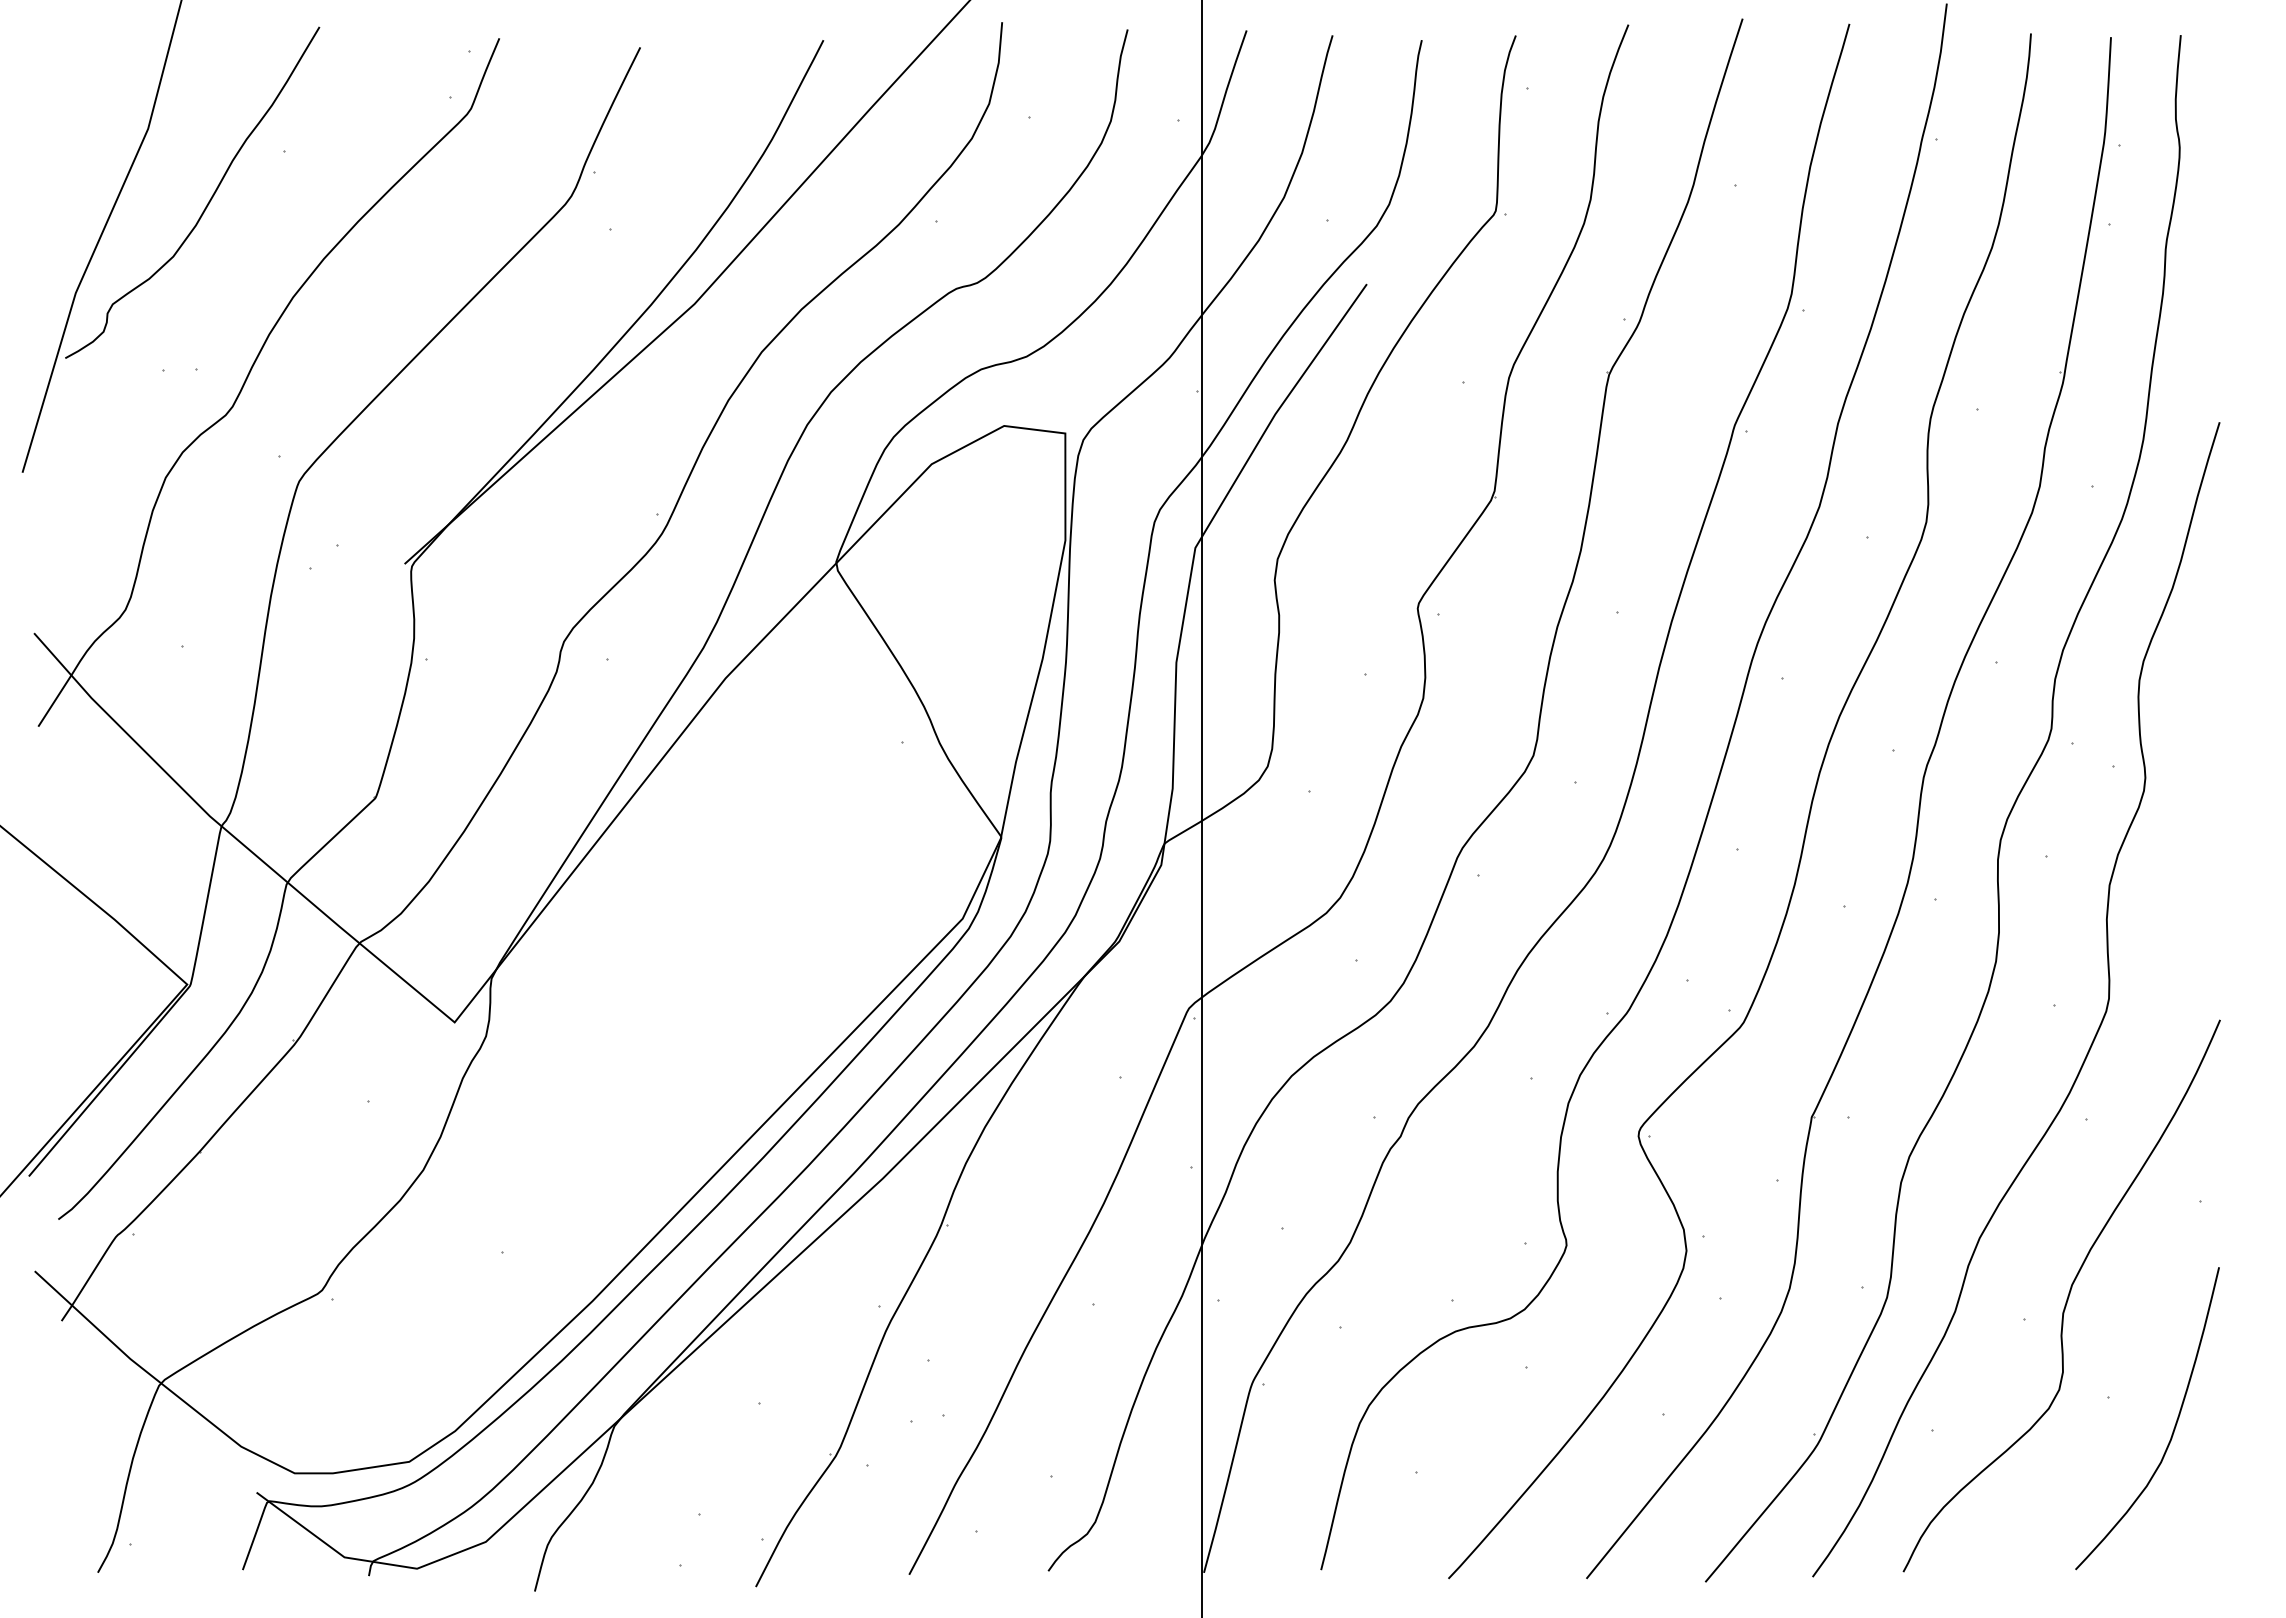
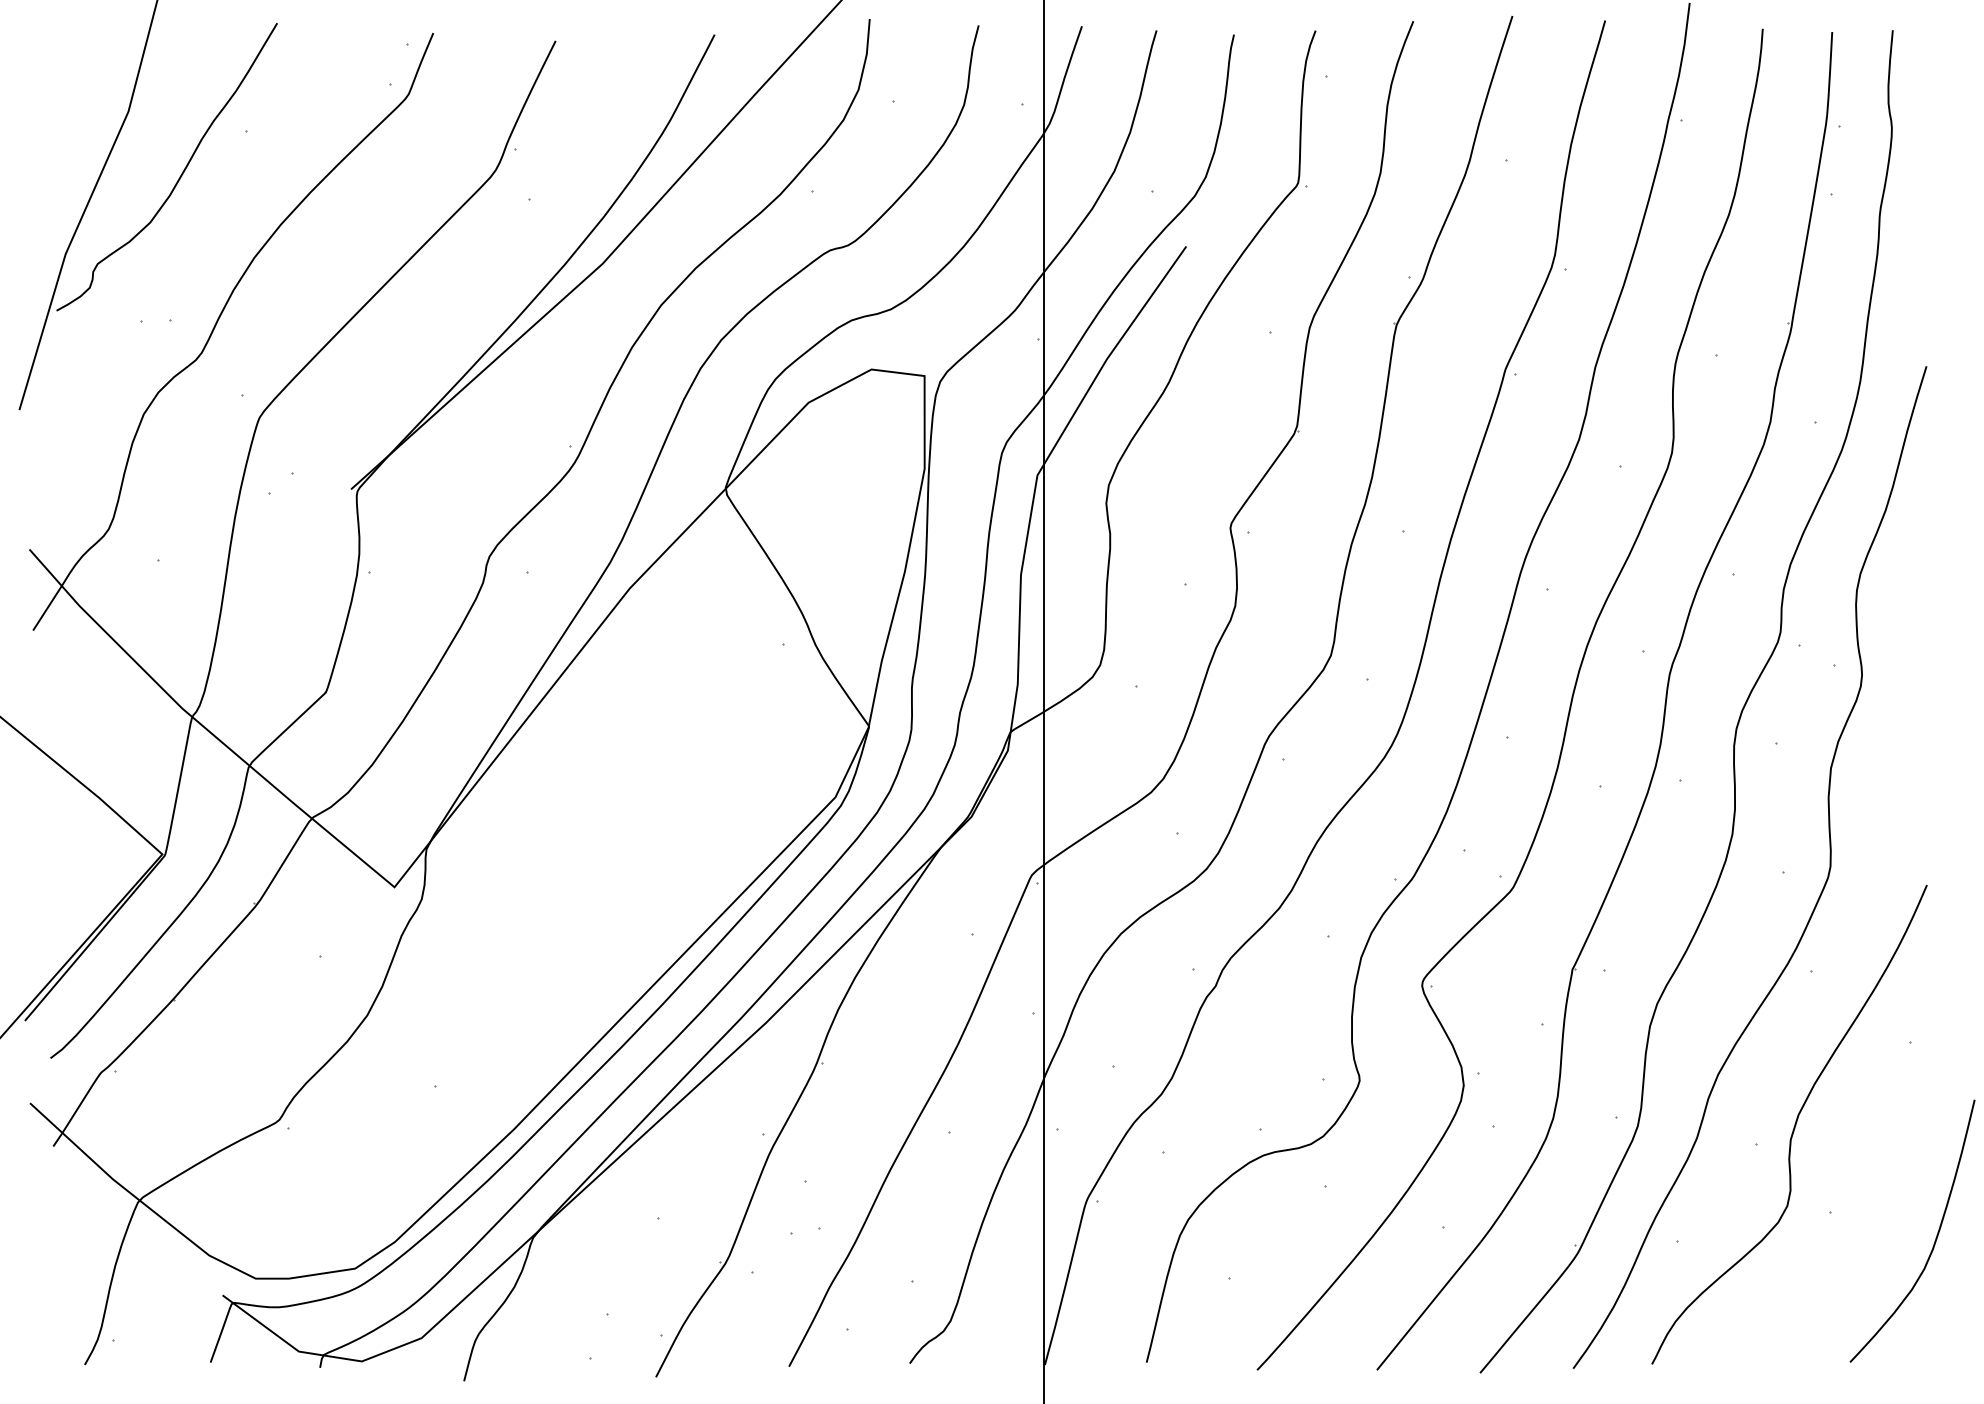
curve: (2173, 1428) -> (1935, 1239), moved

